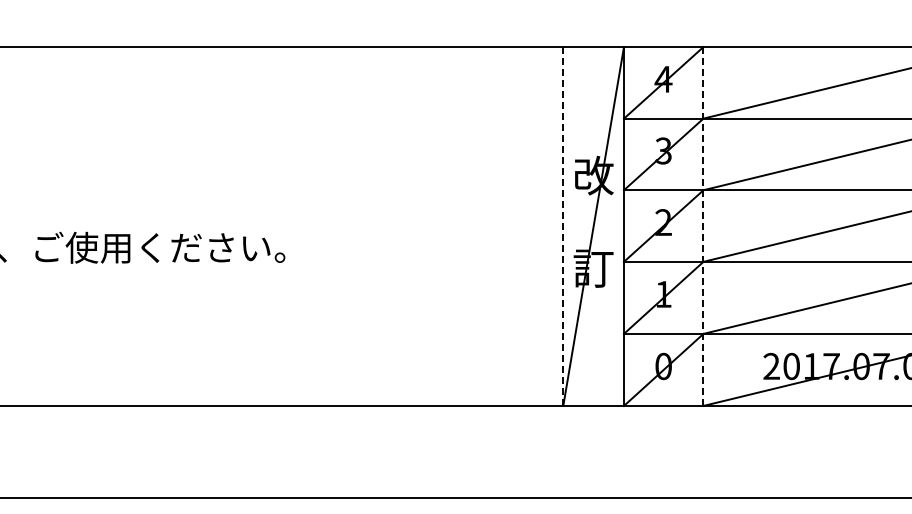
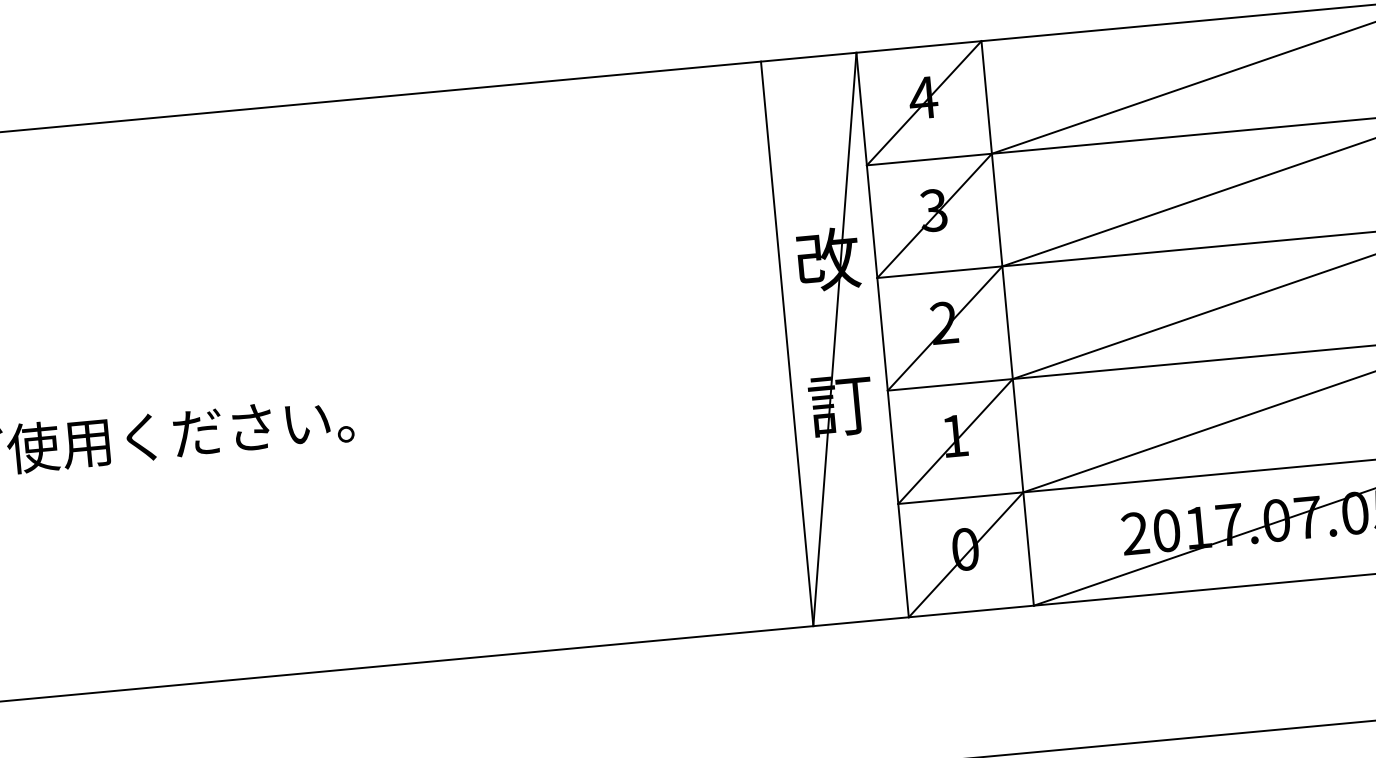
line: (563, 227) -> (787, 345), dashed -> solid
line: (703, 227) -> (1007, 325), dashed -> solid

